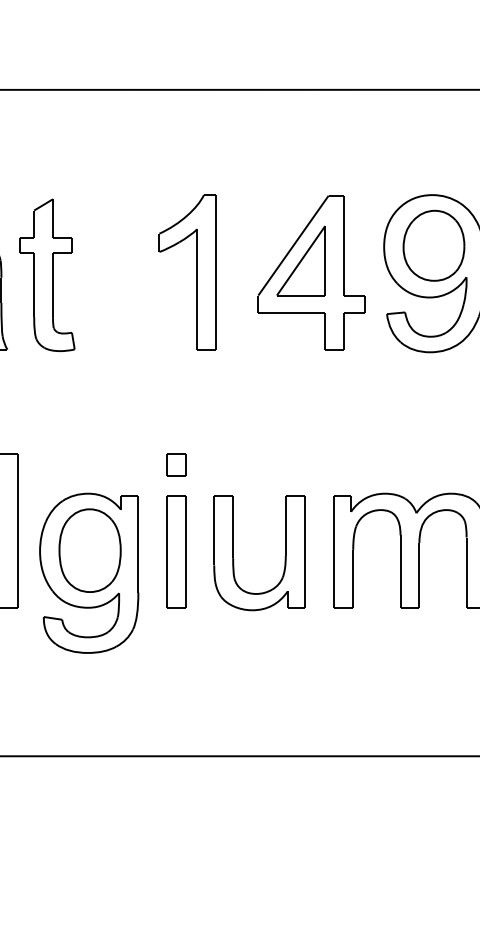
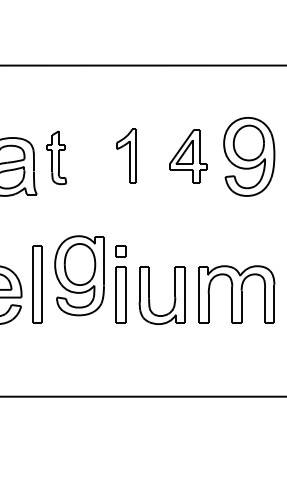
part: (187, 272) -> (126, 156), size x0.7
part: (312, 272) -> (188, 156), size x0.7
part: (46, 274) -> (56, 157), size x0.7
part: (89, 572) -> (79, 275), moved

